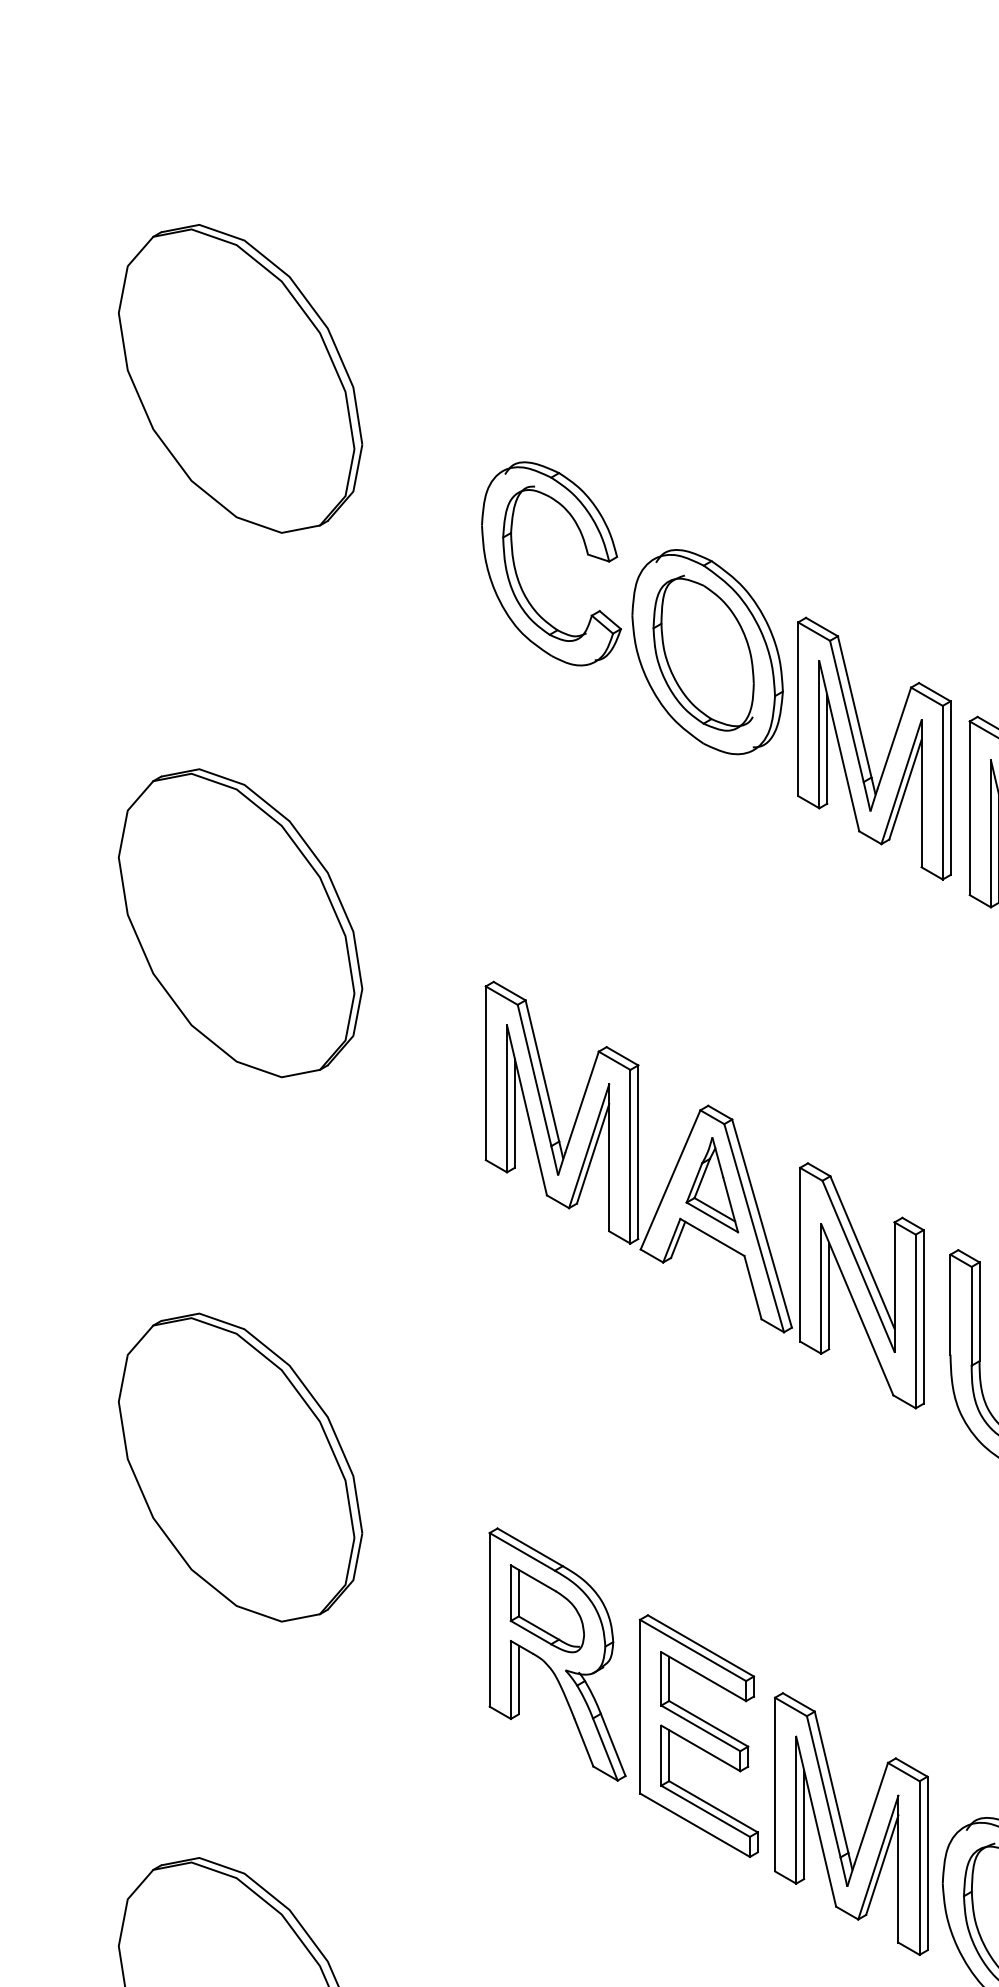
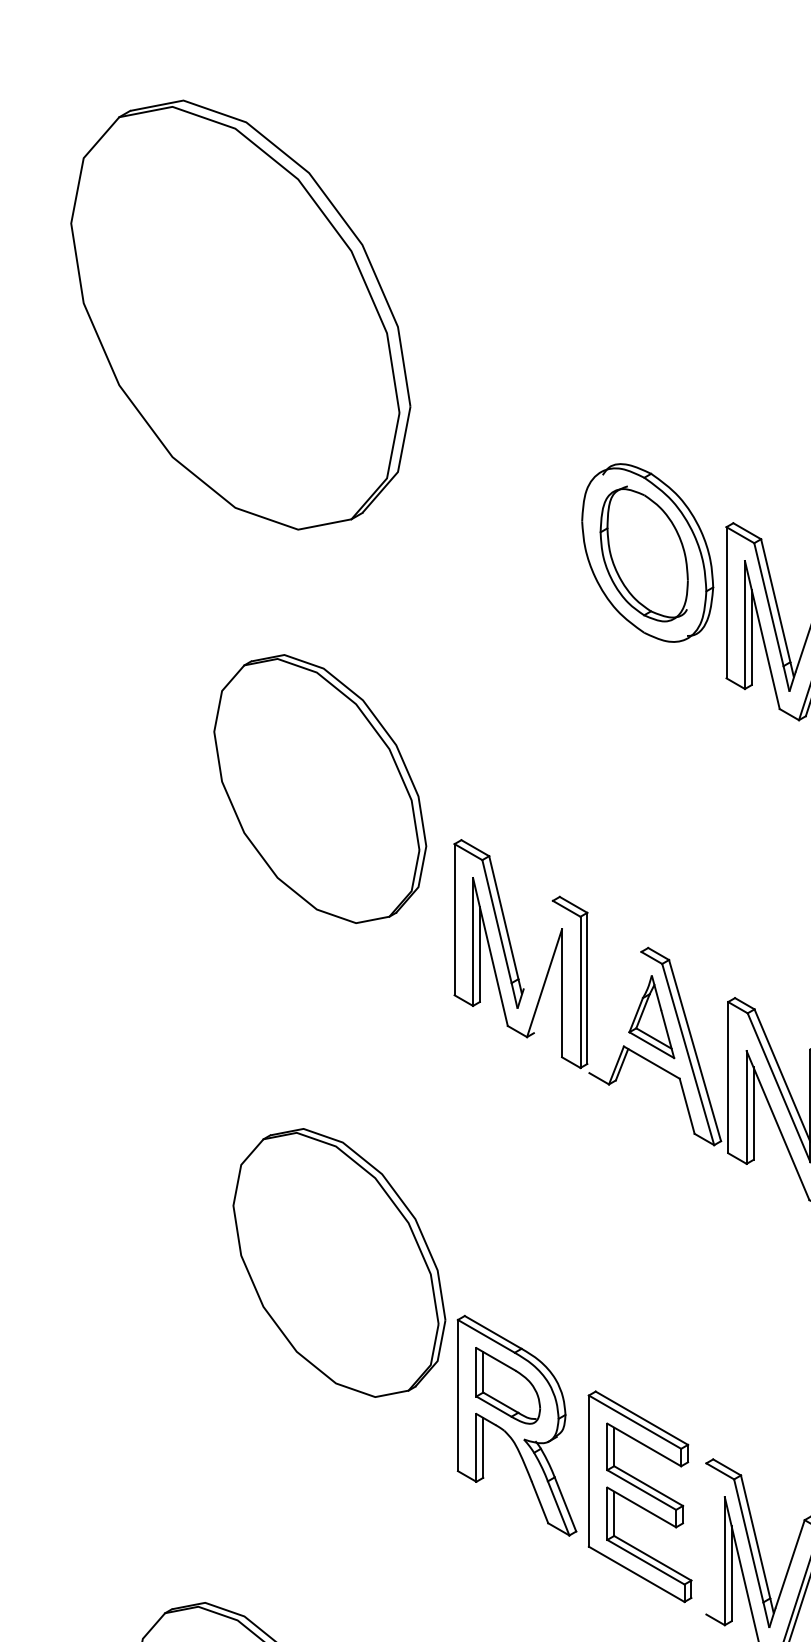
part: (240, 378) -> (241, 314), size x1.6
part: (517, 573) -> (482, 484), removed
part: (240, 923) -> (320, 789), moved
line: (581, 1101) -> (537, 944), removed
line: (592, 1153) -> (547, 989), removed
line: (670, 1179) -> (615, 1012), removed
part: (240, 1467) -> (339, 1262), moved
line: (775, 1784) -> (706, 1538), removed

